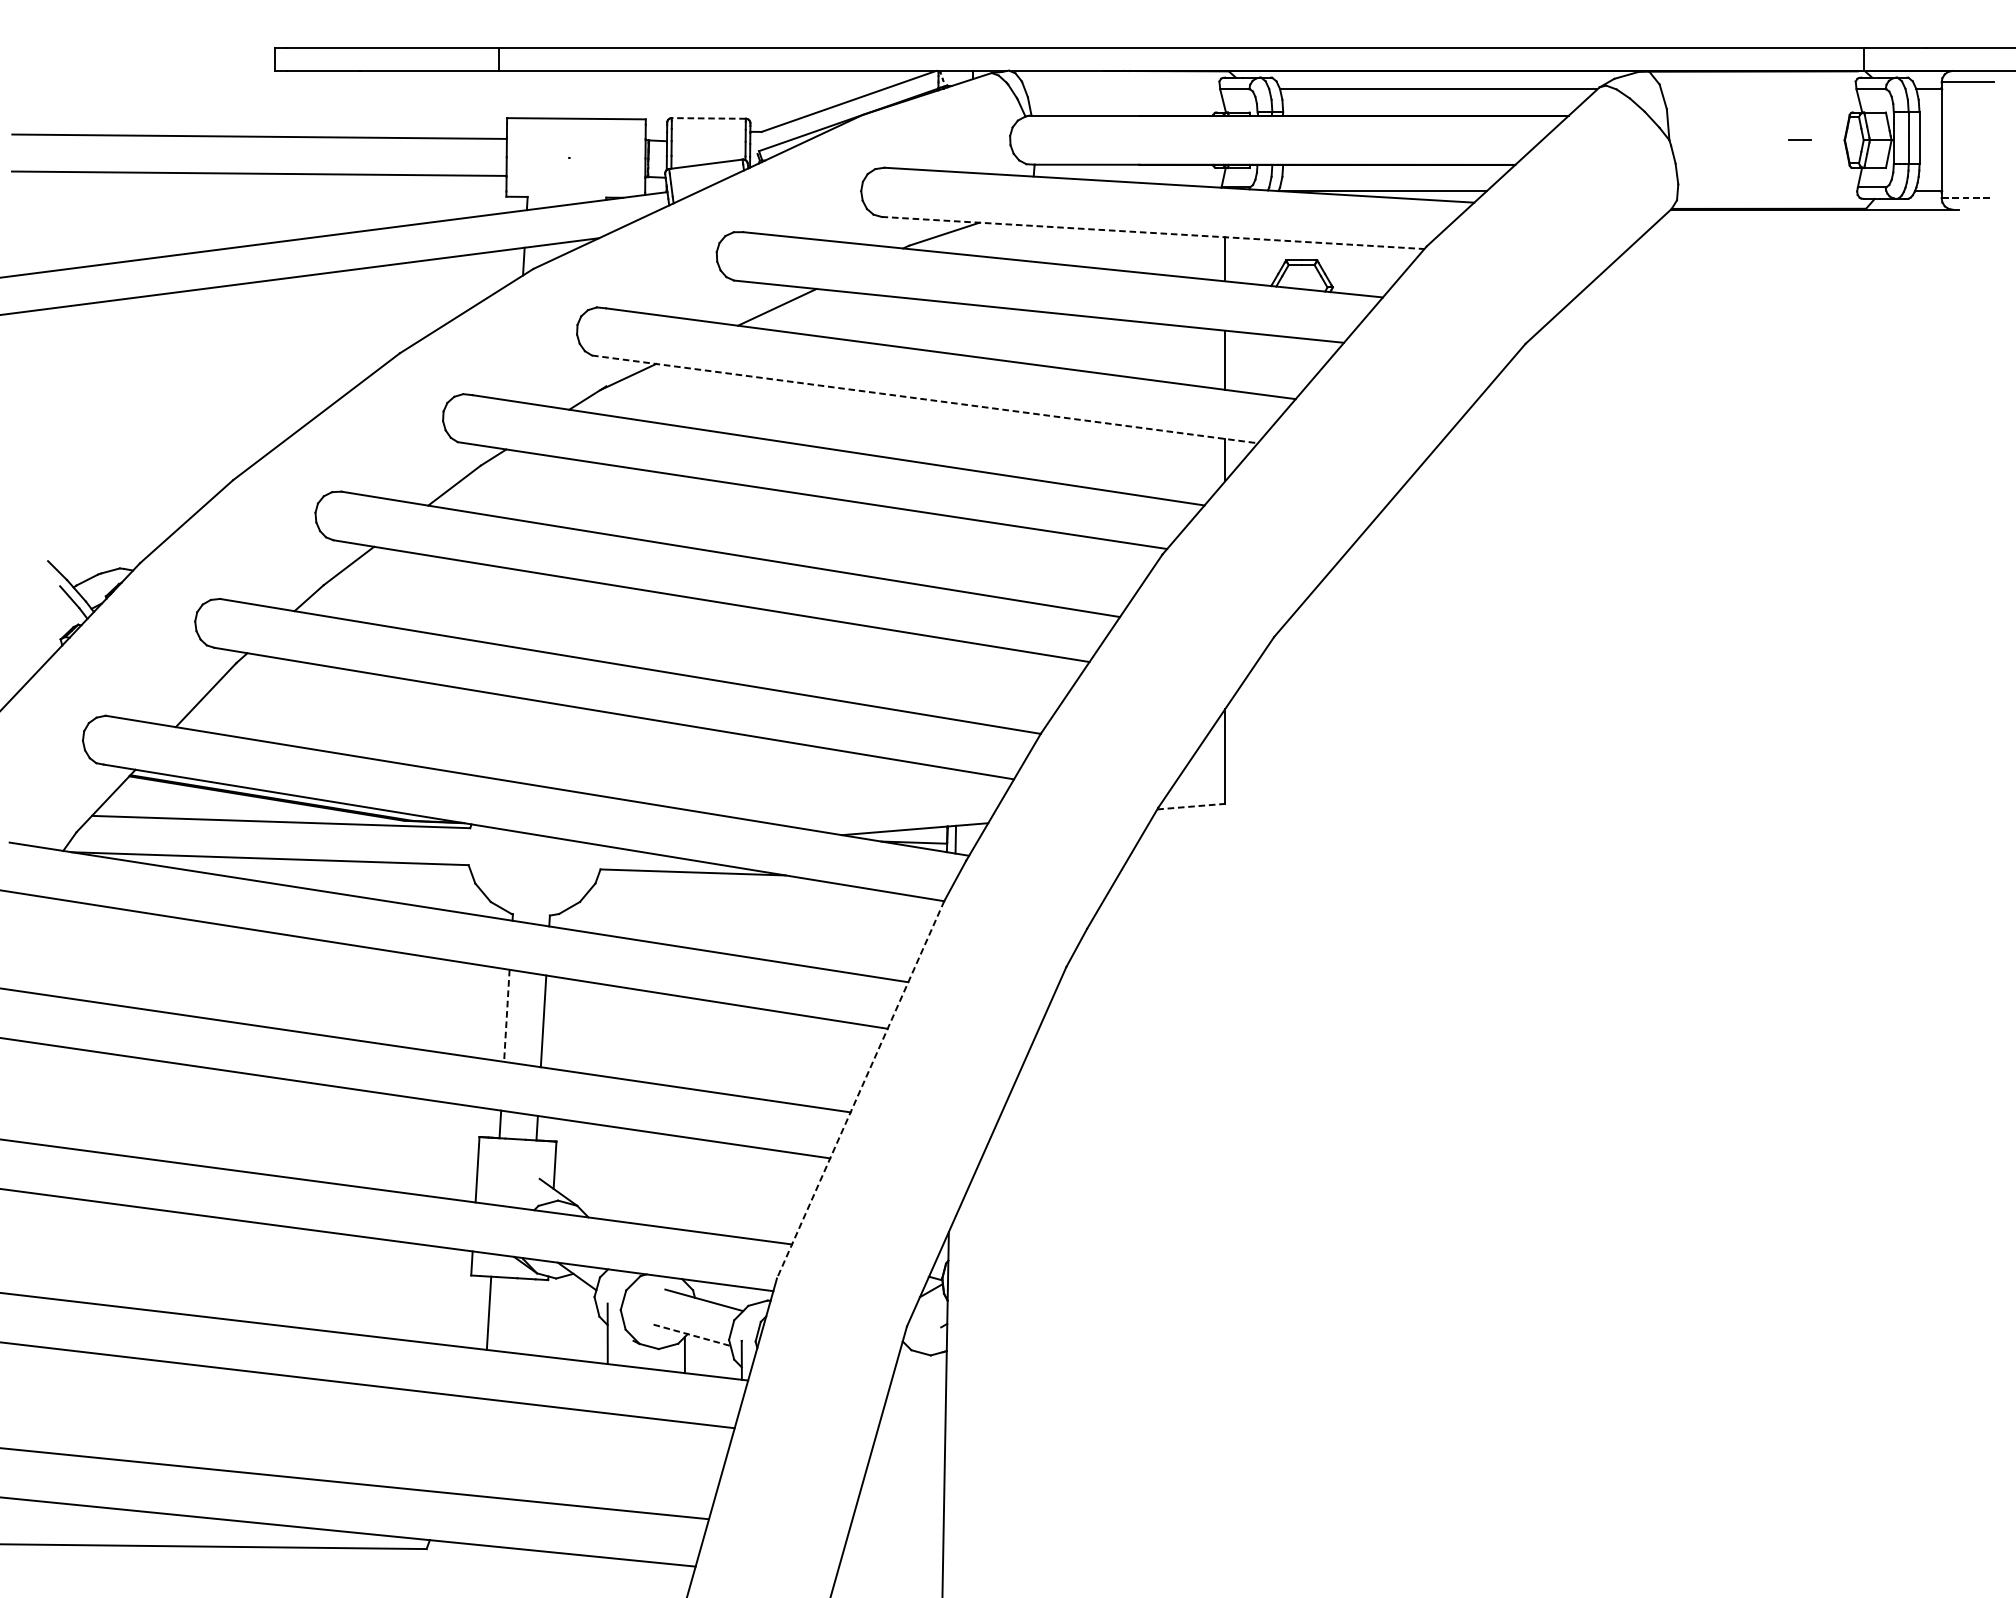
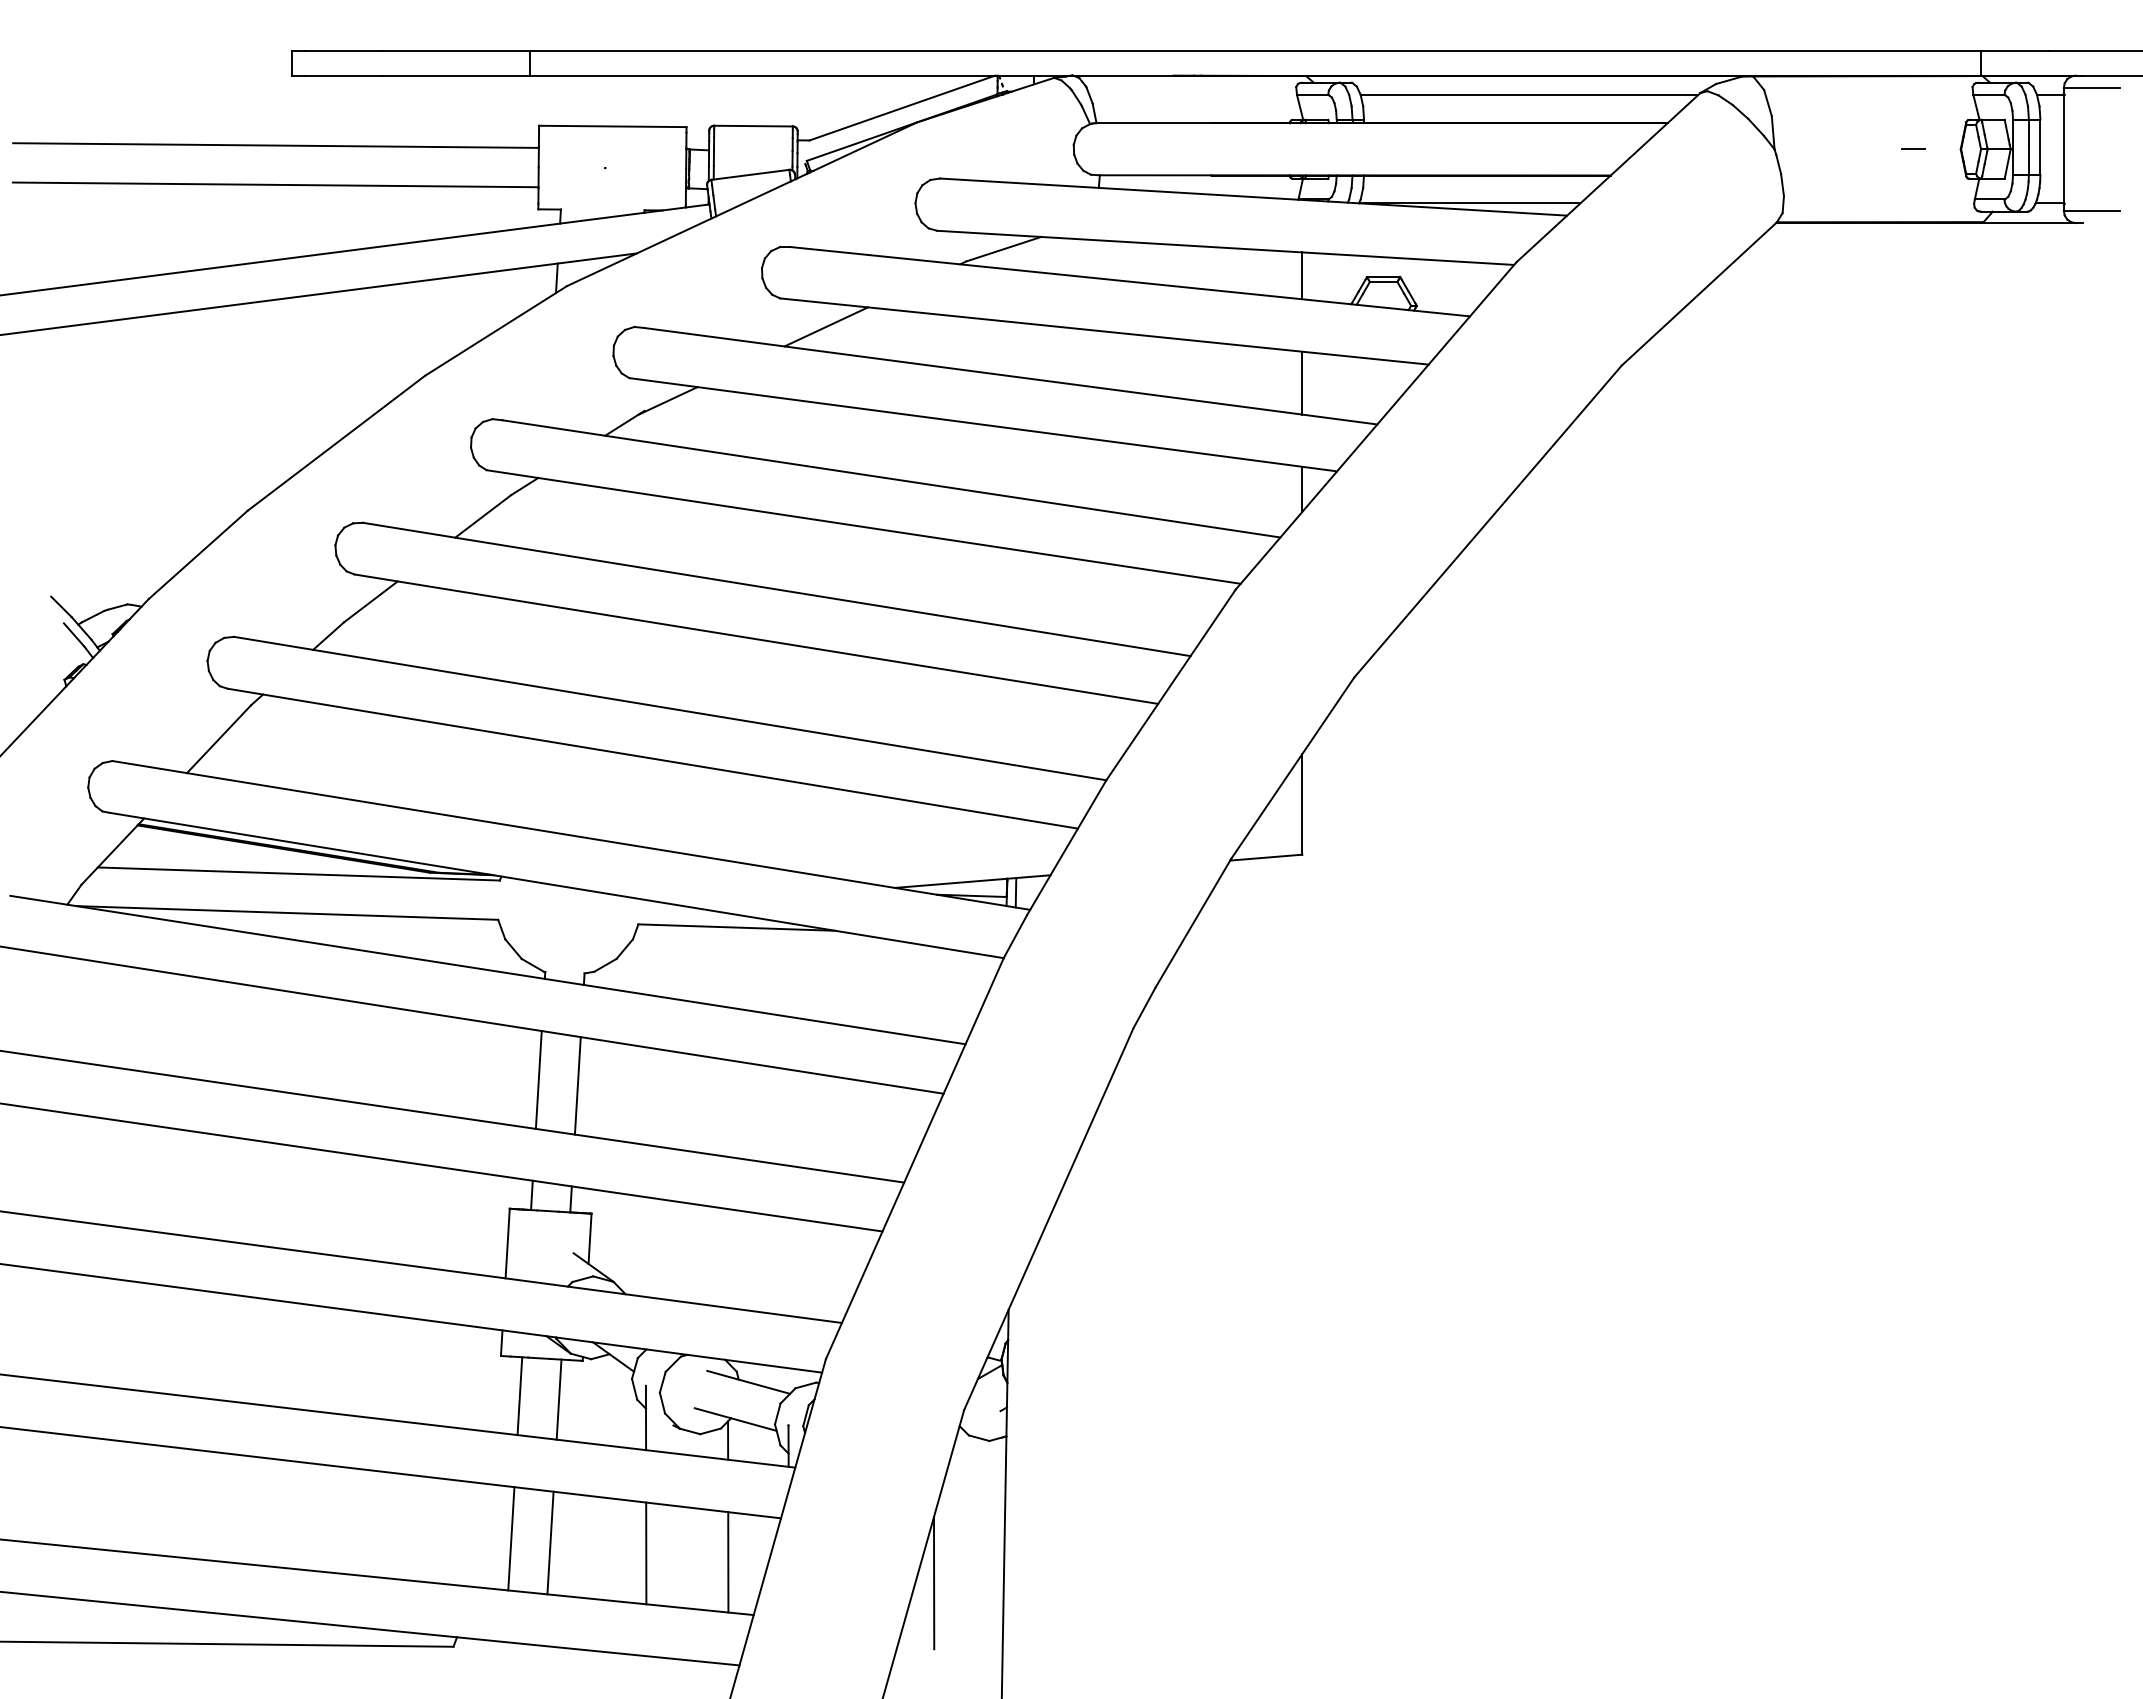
line: (708, 118) -> (753, 126), dashed -> solid
line: (1968, 197) -> (2092, 210), dashed -> solid
line: (1153, 232) -> (1226, 247), dashed -> solid
line: (925, 399) -> (983, 424), dashed -> solid
line: (1191, 806) -> (1266, 857), dashed -> solid
line: (506, 1016) -> (538, 1080), dashed -> solid
line: (860, 1090) -> (914, 1159), dashed -> solid
line: (525, 1316) -> (558, 1399), added
line: (692, 1335) -> (736, 1419), dashed -> solid
line: (481, 1447) -> (511, 1538), added
line: (517, 1450) -> (550, 1542), added
line: (608, 1461) -> (646, 1553), added
line: (685, 1469) -> (728, 1562), added
line: (878, 1488) -> (933, 1582), added

